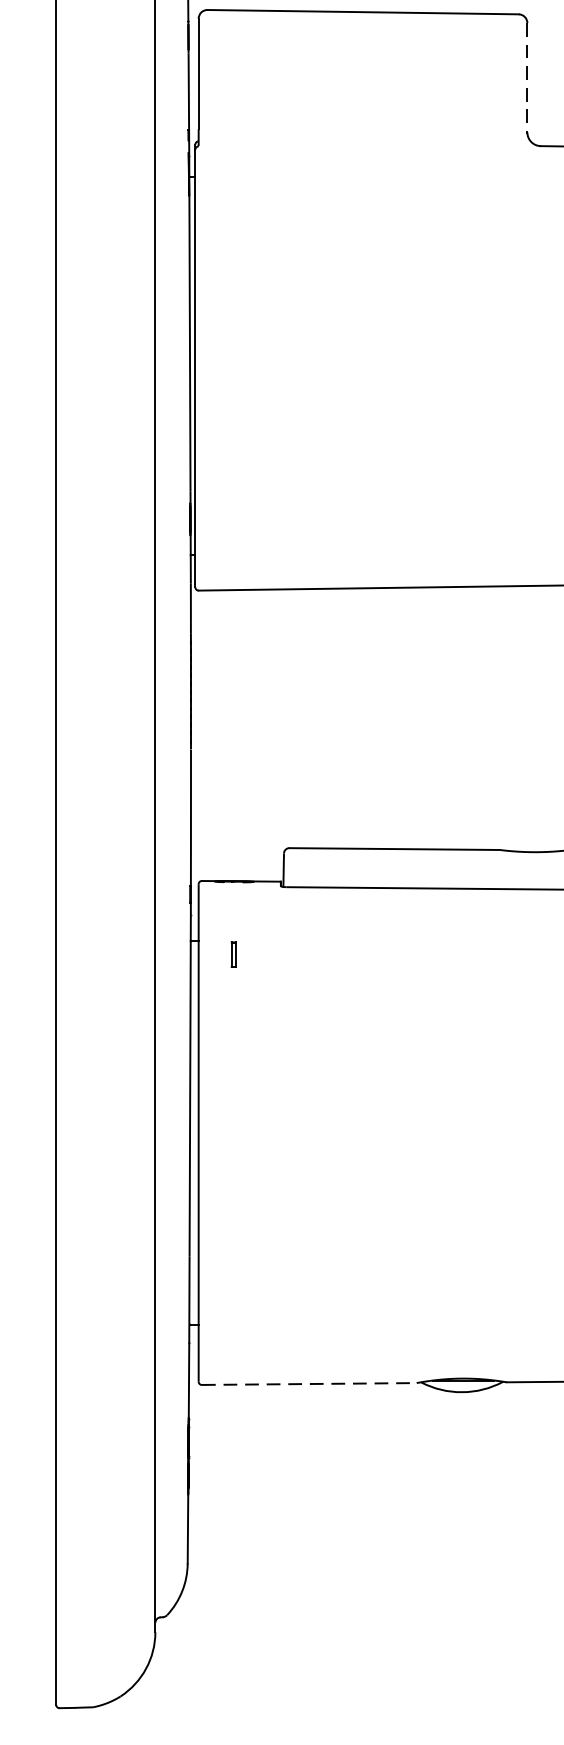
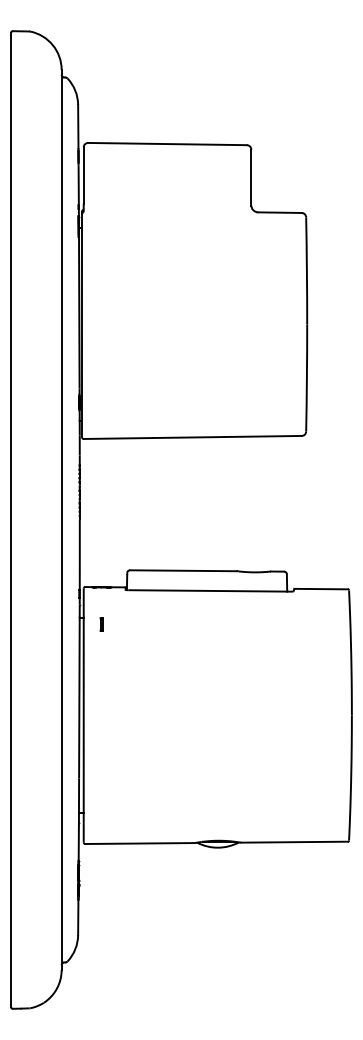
line: (527, 79) -> (251, 178), dashed -> solid
line: (310, 1383) -> (140, 843), dashed -> solid

